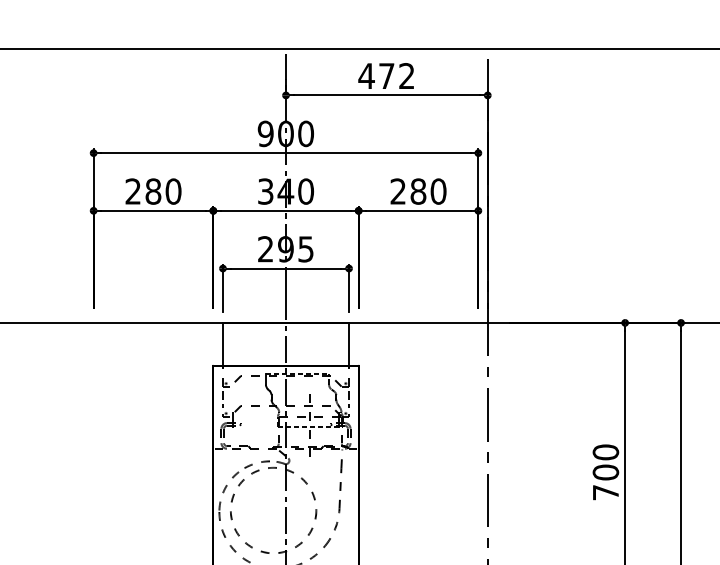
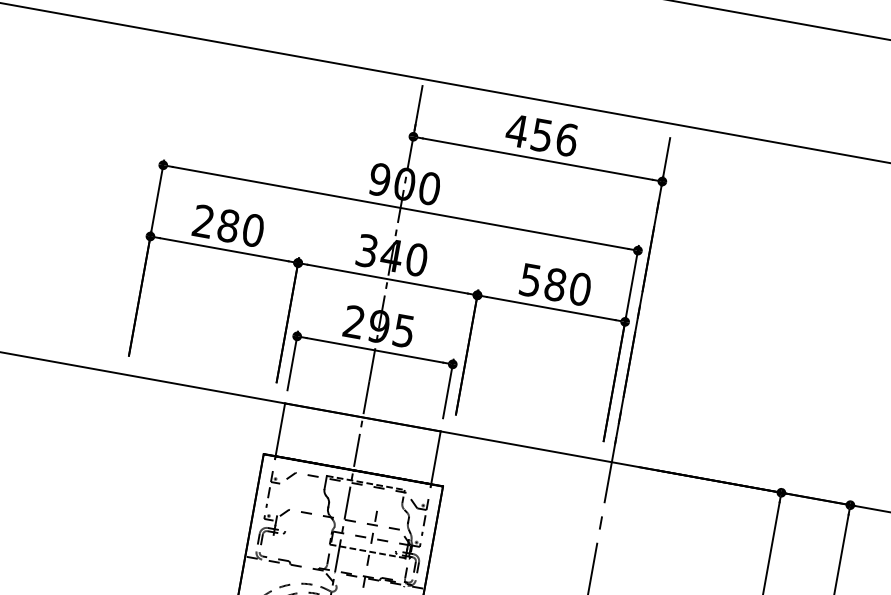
text: (396, 76) -> (553, 137), 472 -> 456
text: (397, 191) -> (529, 280), 280 -> 580

